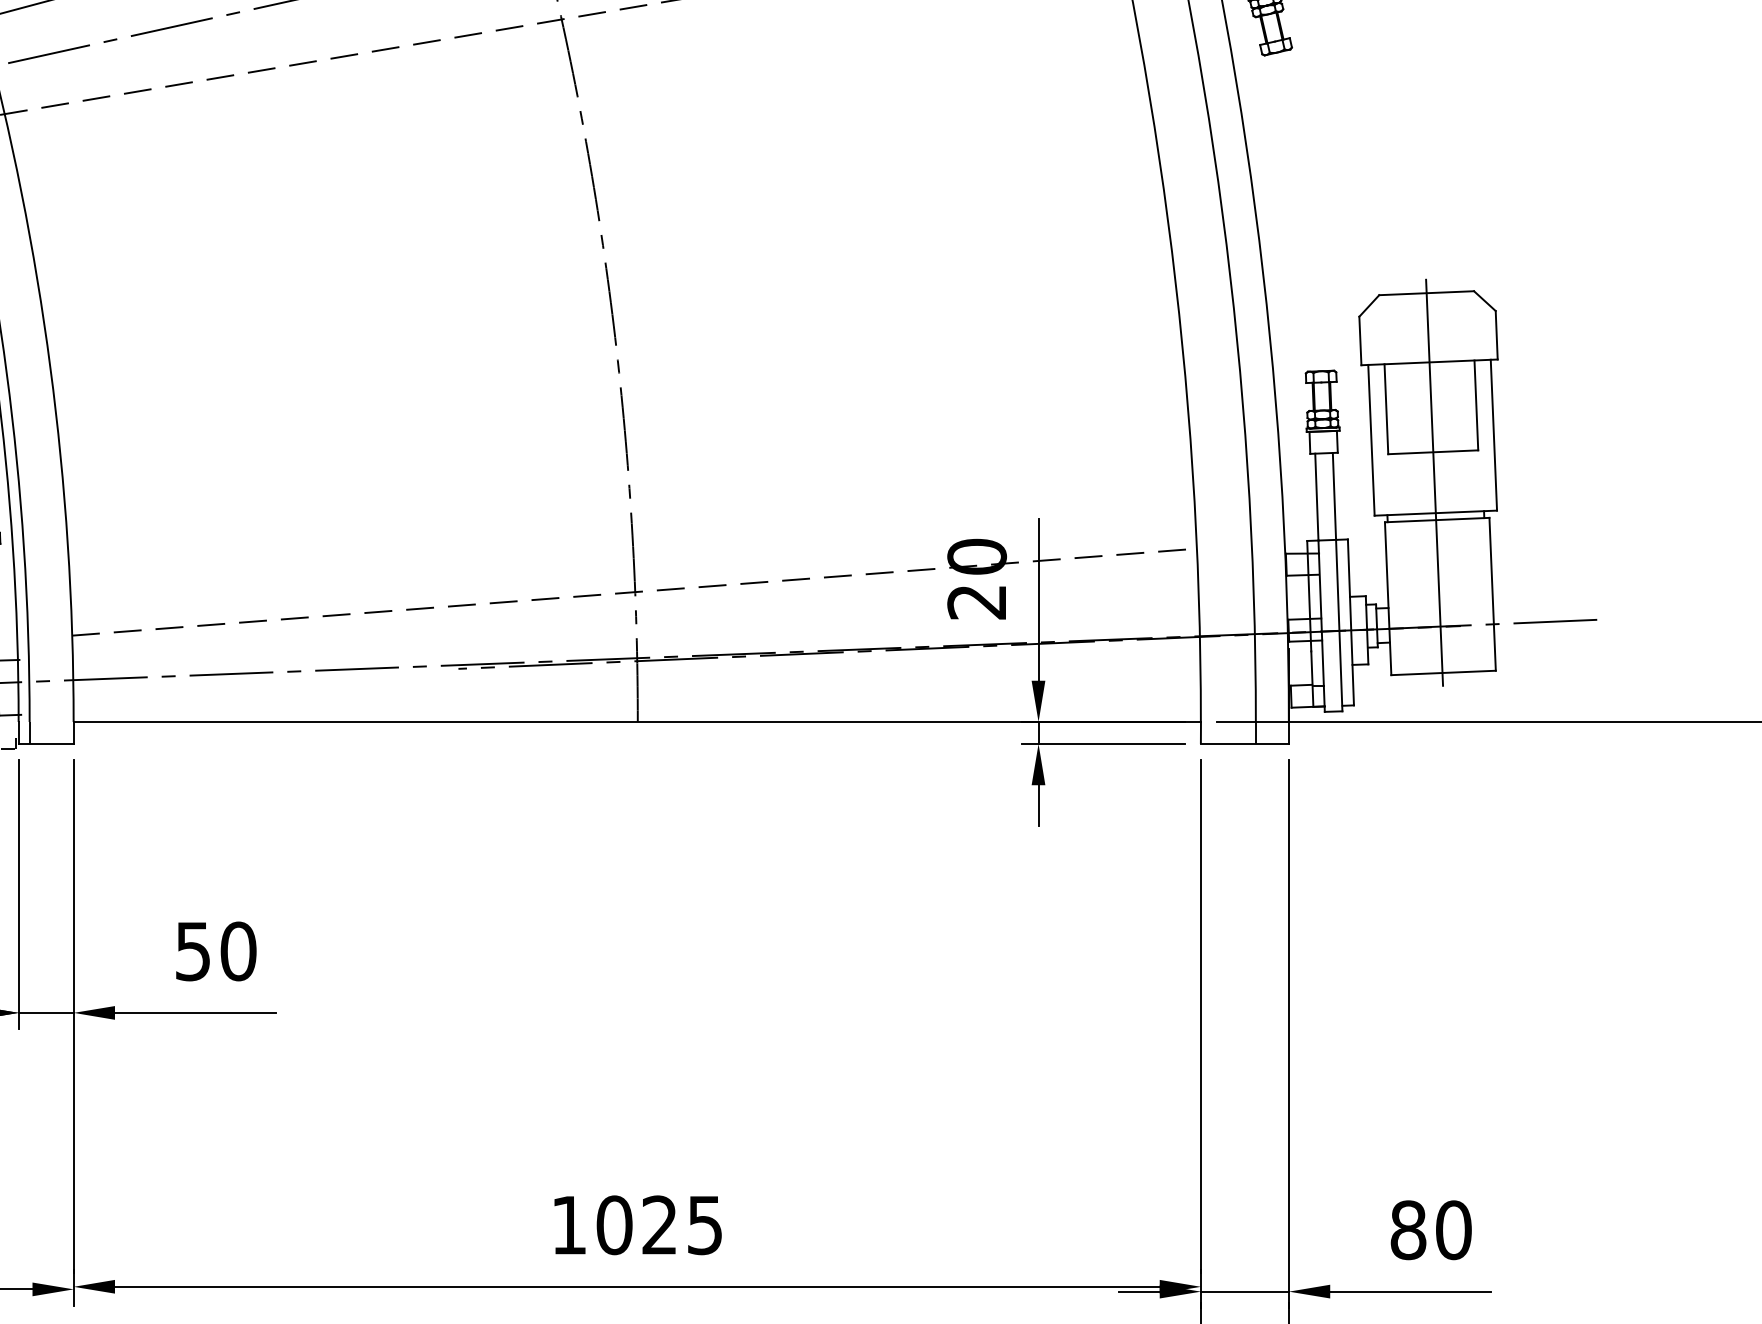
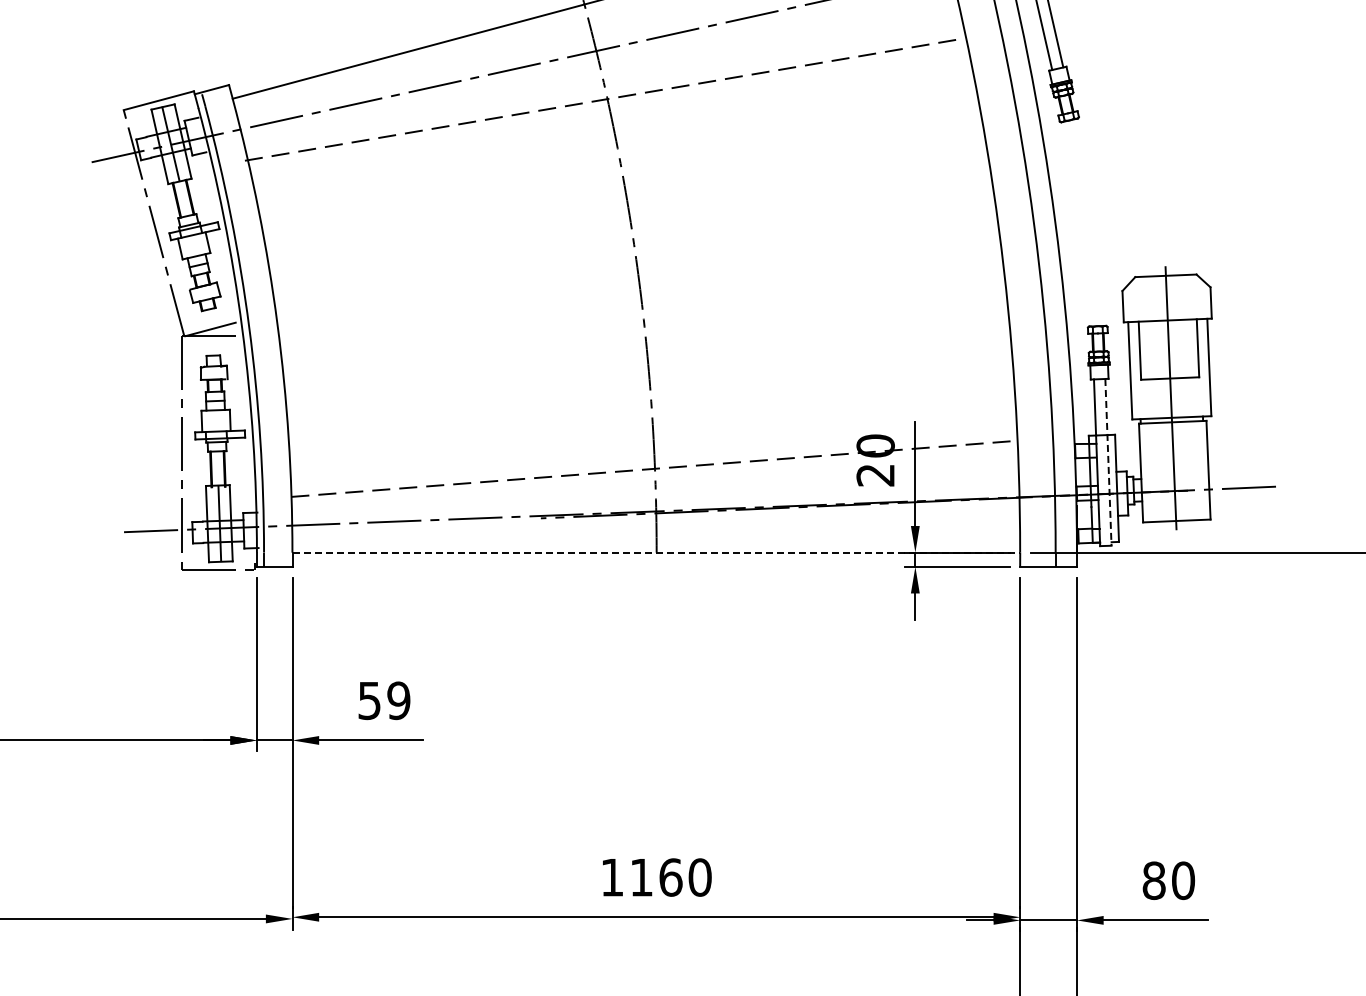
line: (1337, 582) -> (1108, 462), solid -> dashed
line: (637, 721) -> (656, 552), solid -> dashed
text: (237, 951) -> (398, 700), 50 -> 59
text: (659, 1225) -> (670, 877), 1025 -> 1160

